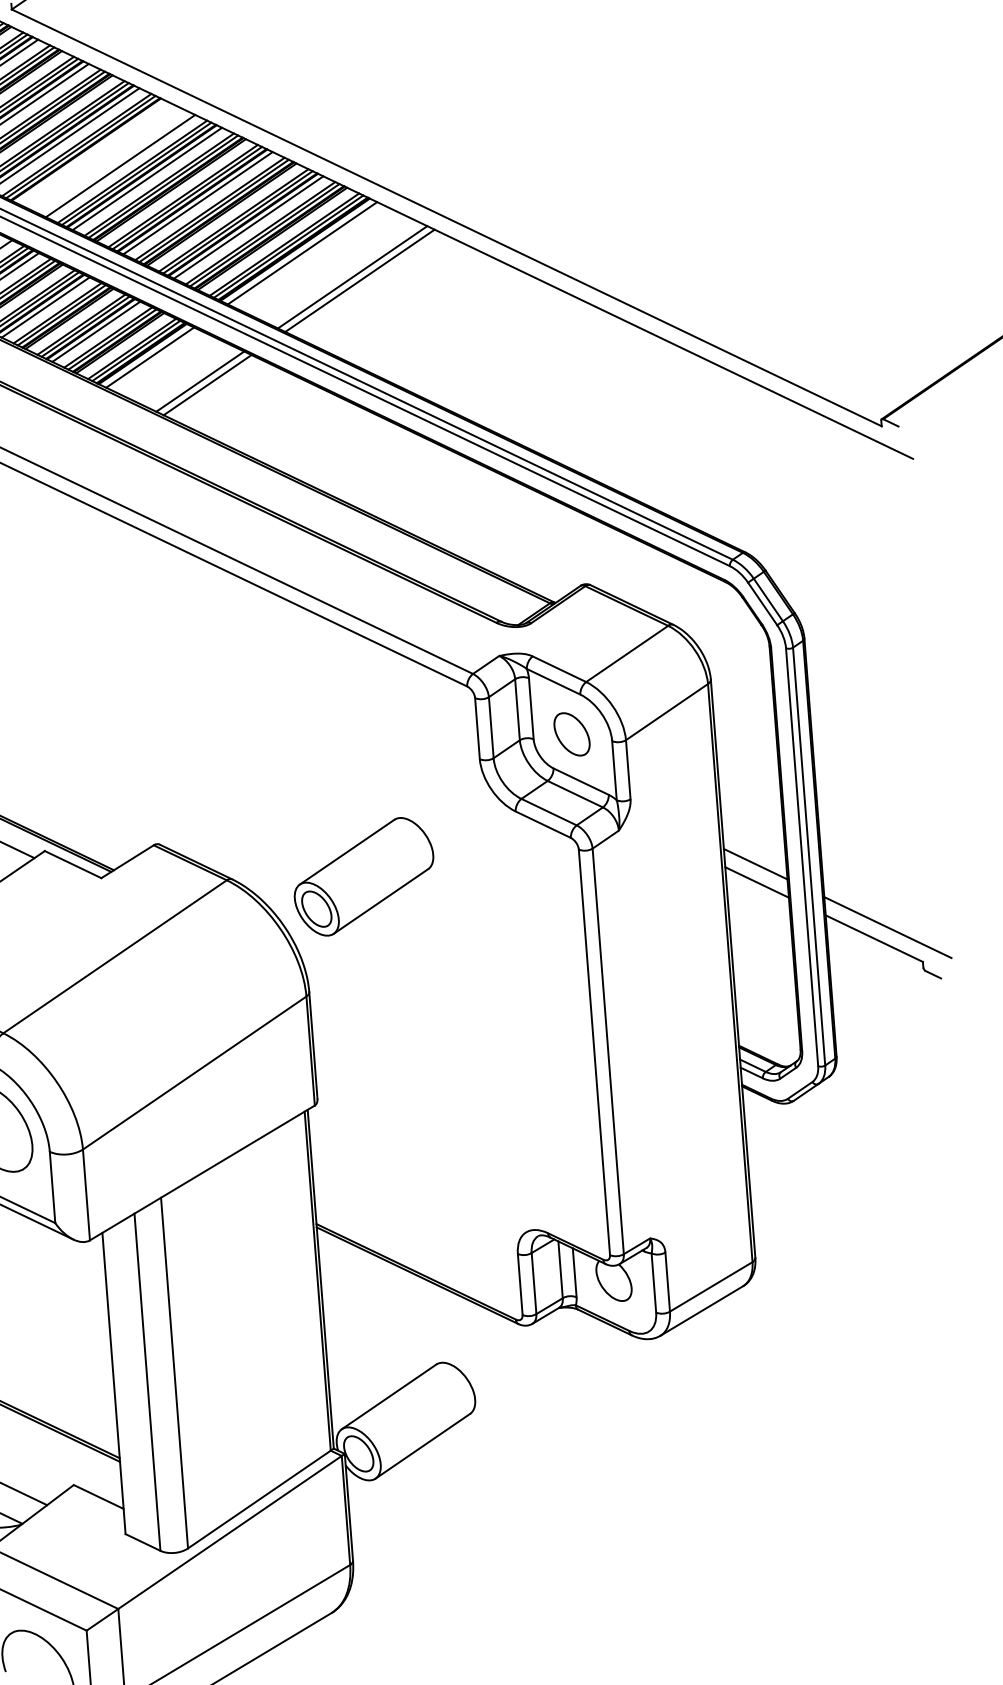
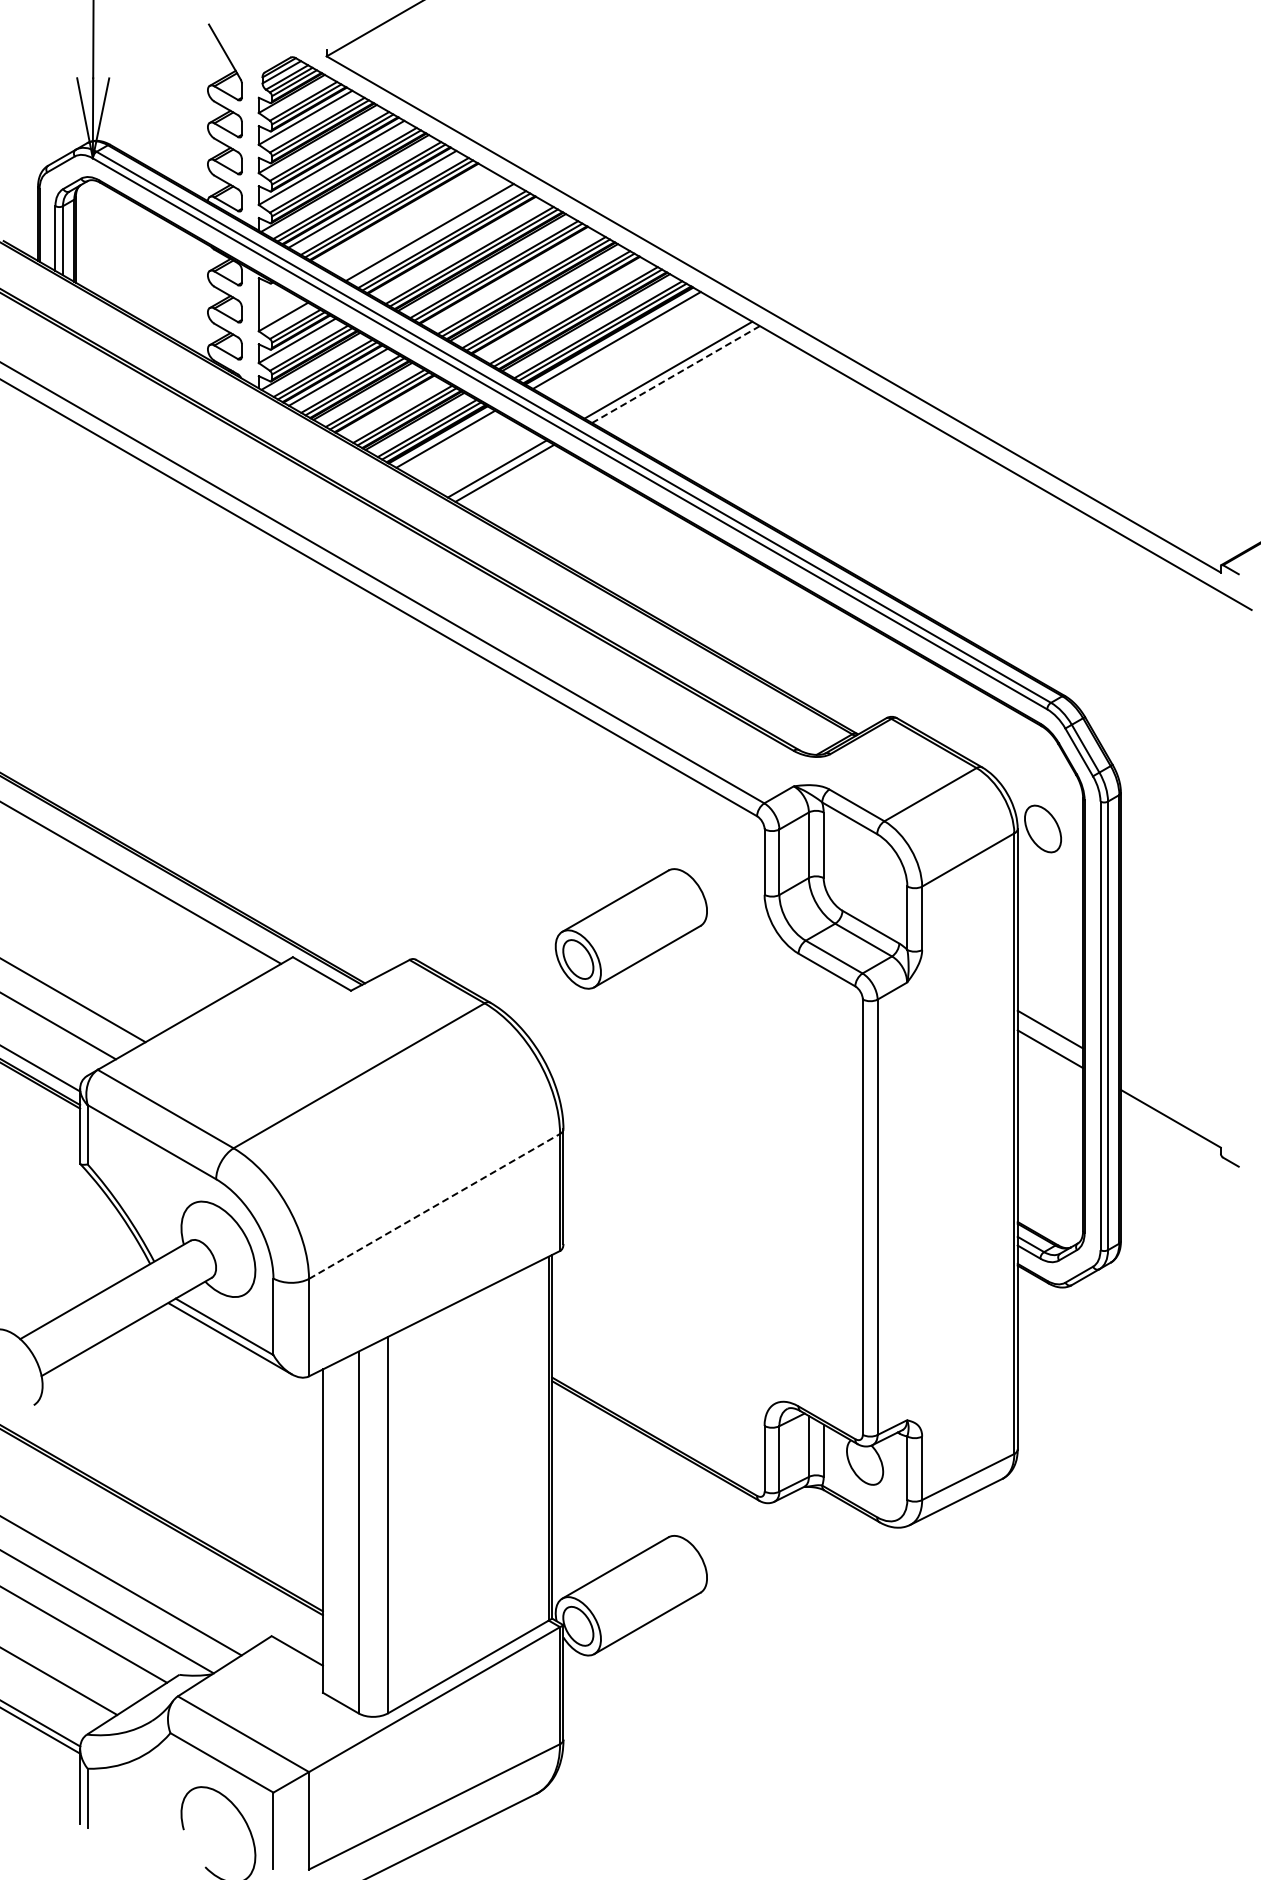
line: (147, 178) -> (457, 247), removed
line: (197, 202) -> (509, 277), removed
line: (248, 227) -> (561, 308), removed
line: (360, 280) -> (676, 374), solid -> dashed
line: (96, 331) -> (390, 406), removed
part: (571, 733) -> (1042, 828), moved
part: (363, 876) -> (630, 928), moved
line: (887, 927) -> (1185, 1107), removed
line: (194, 1073) -> (434, 1206), solid -> dashed

